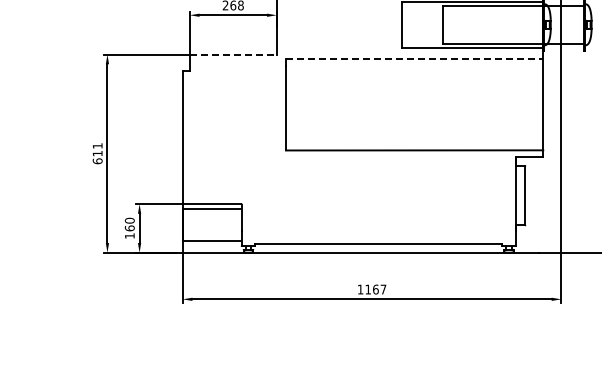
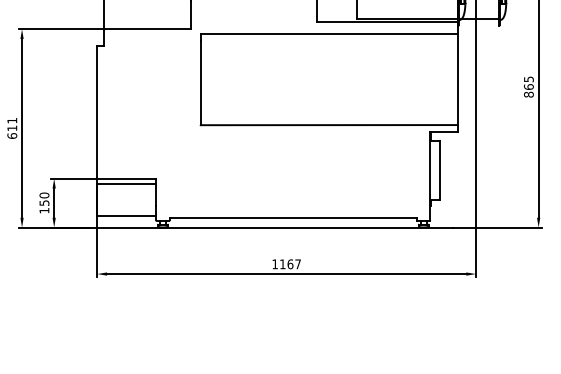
line: (234, 54) -> (149, 29), dashed -> solid
line: (414, 59) -> (329, 34), dashed -> solid
text: (129, 228) -> (44, 203), 160 -> 150

